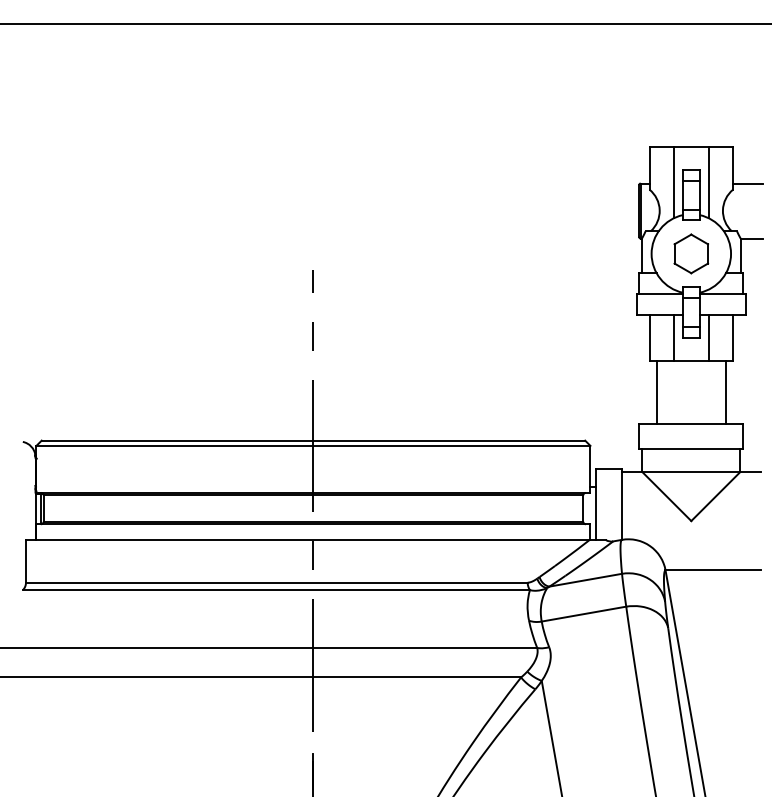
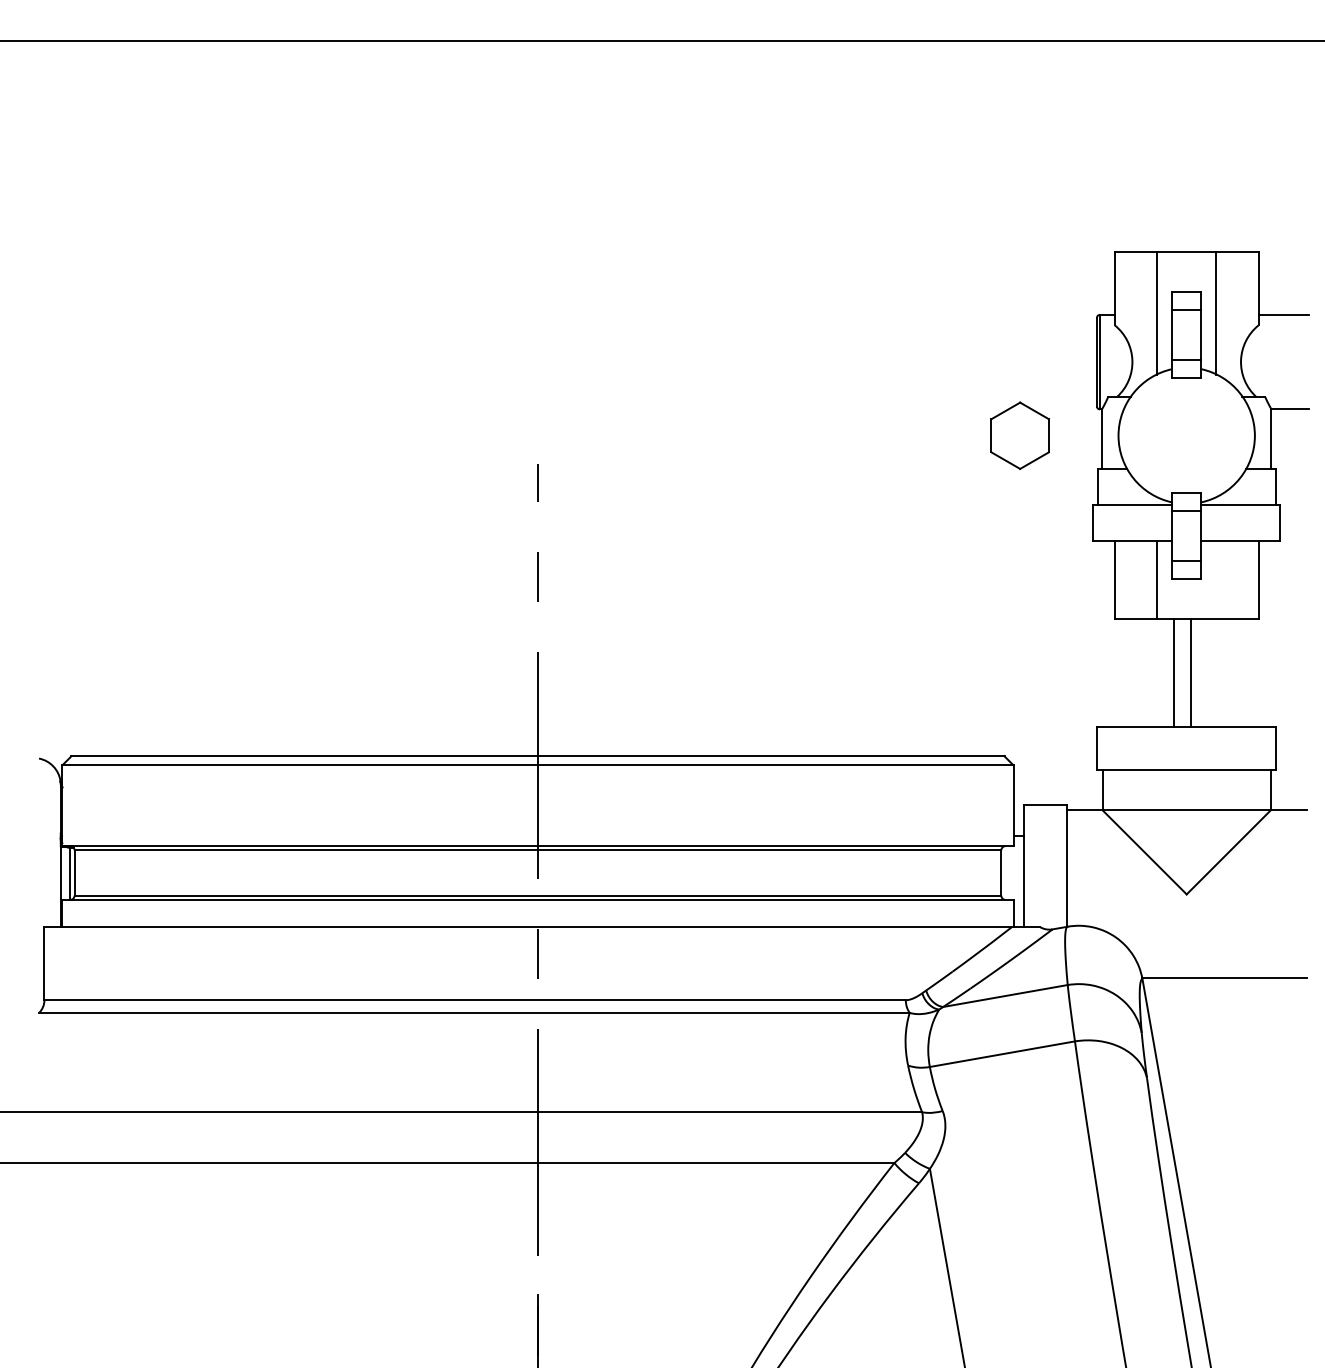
part: (691, 253) -> (1020, 435), moved
line: (708, 337) -> (1216, 579), removed
line: (657, 391) -> (1174, 671), moved
line: (725, 391) -> (1190, 671), moved

